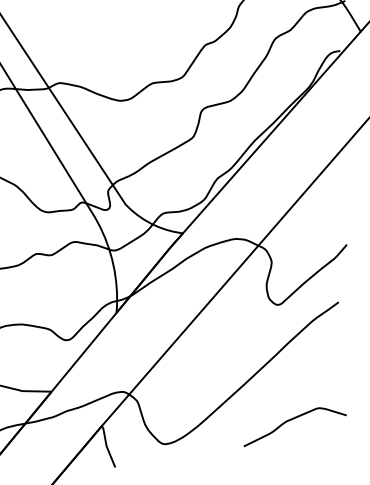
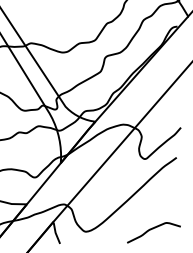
curve: (294, 420) -> (153, 229), moved

